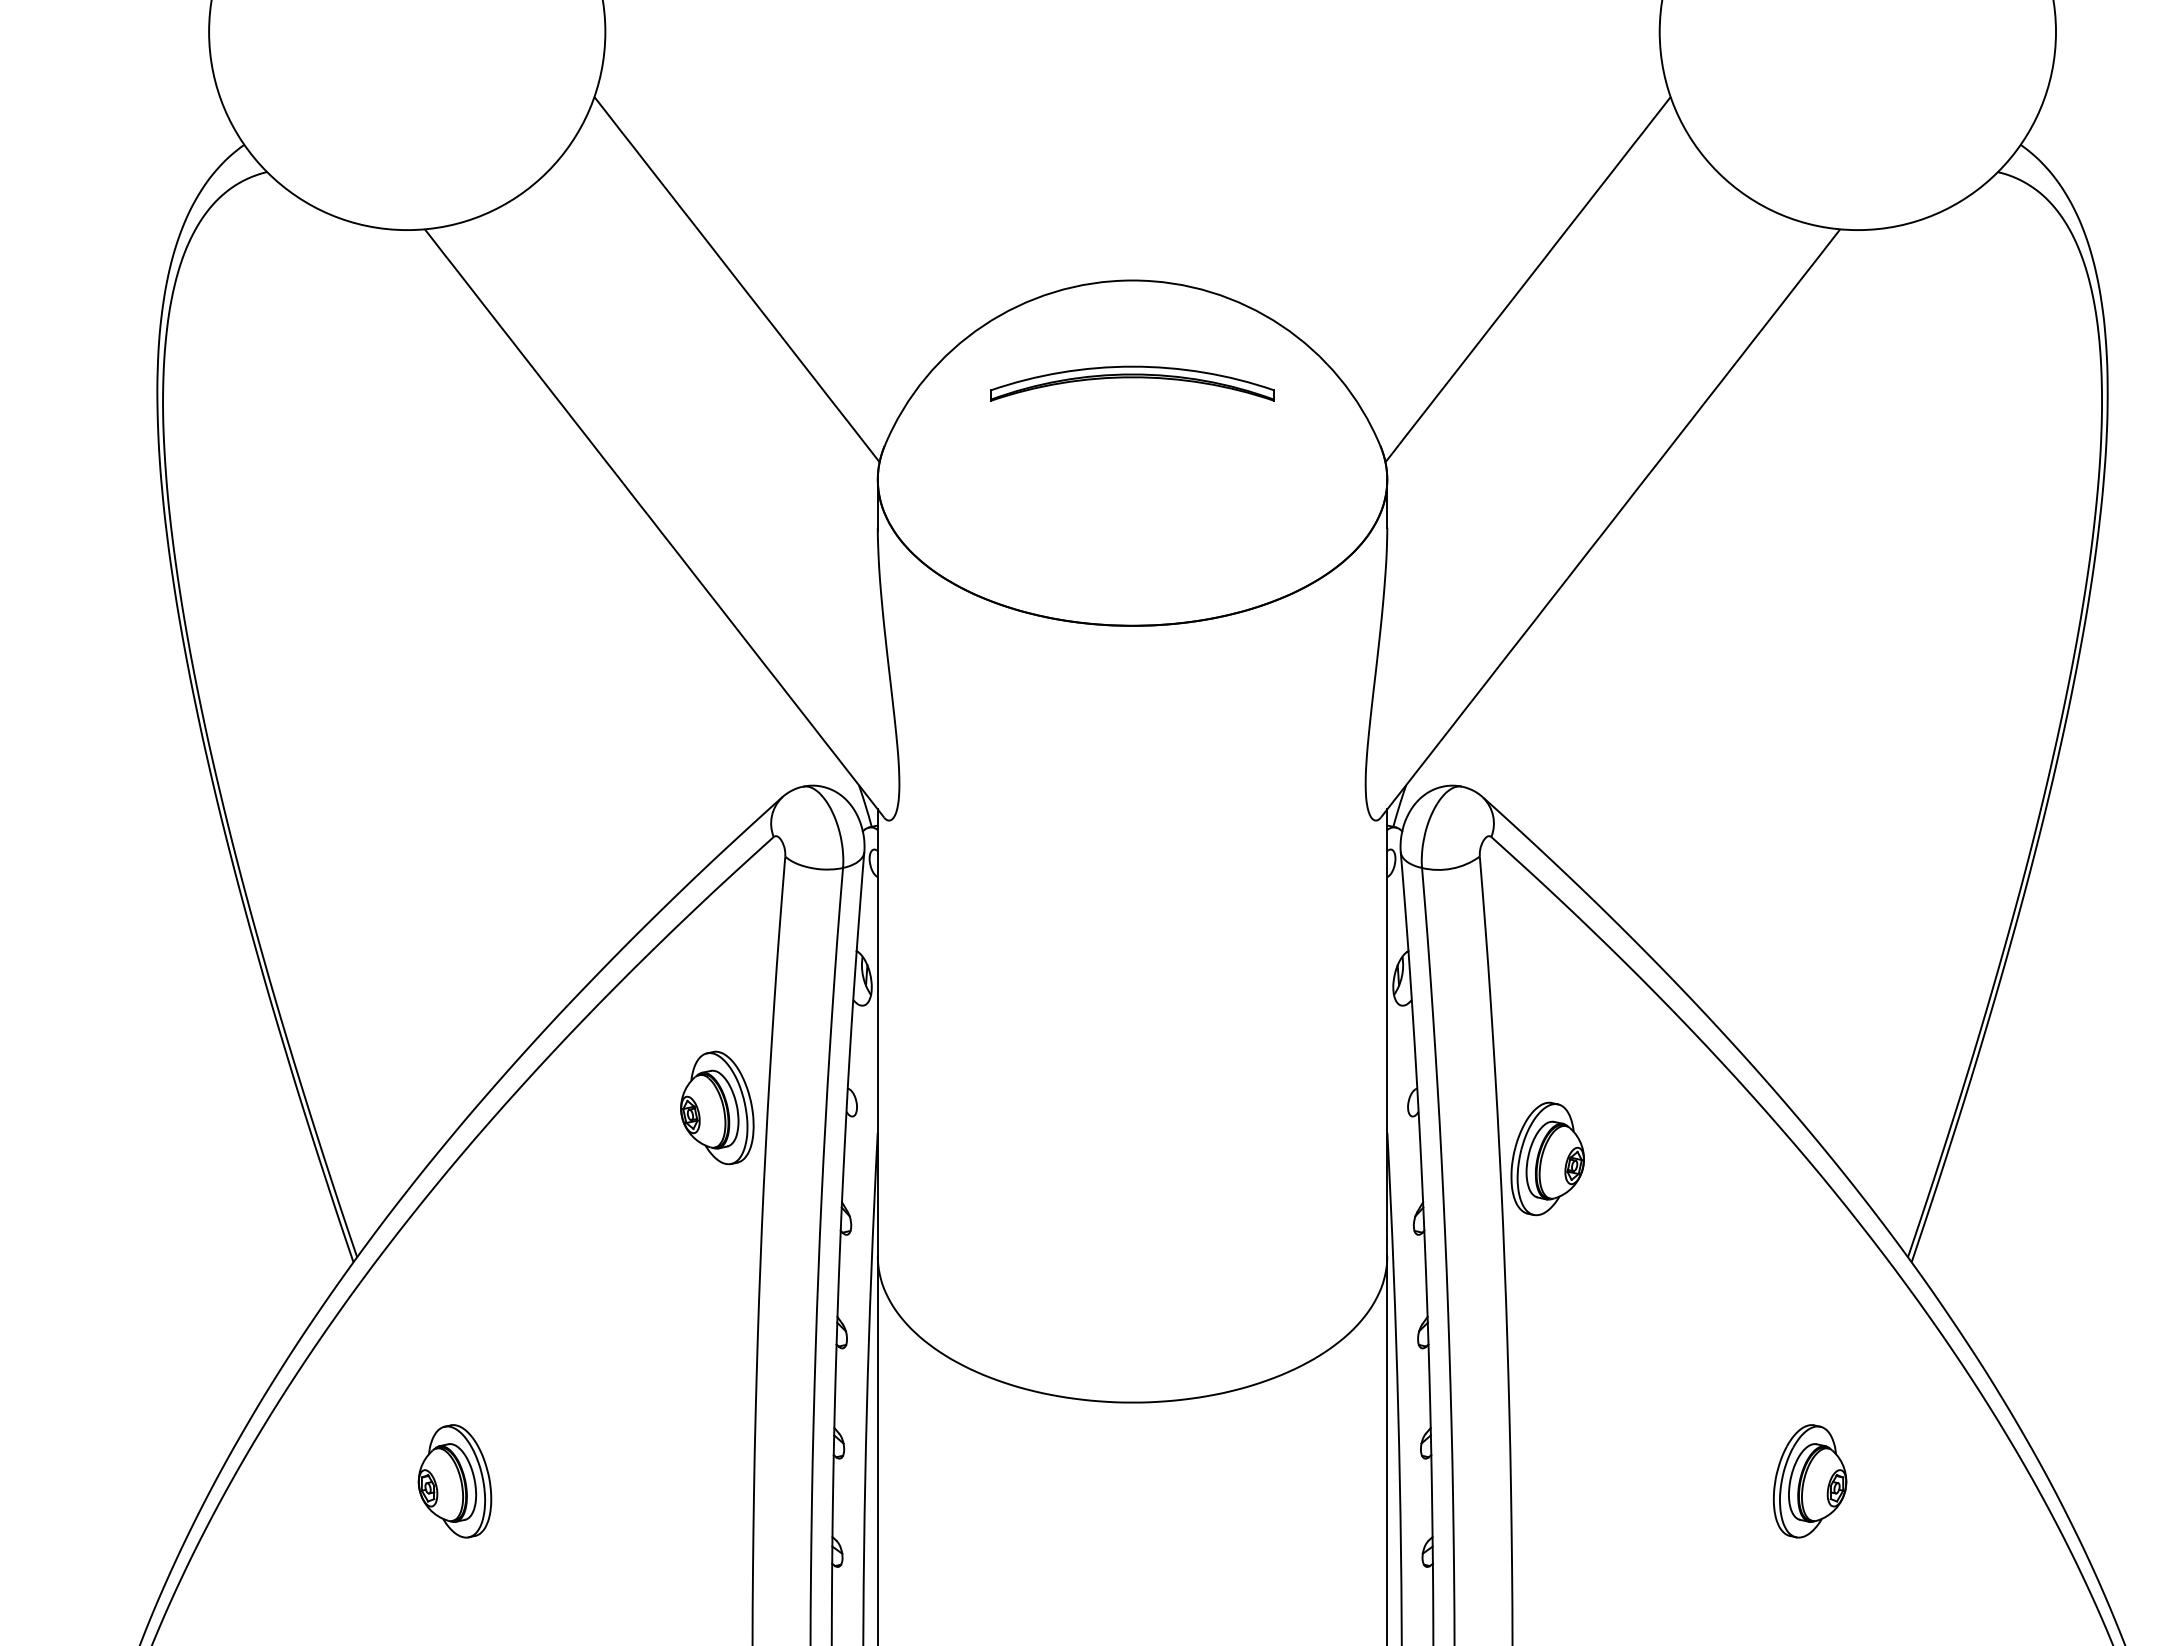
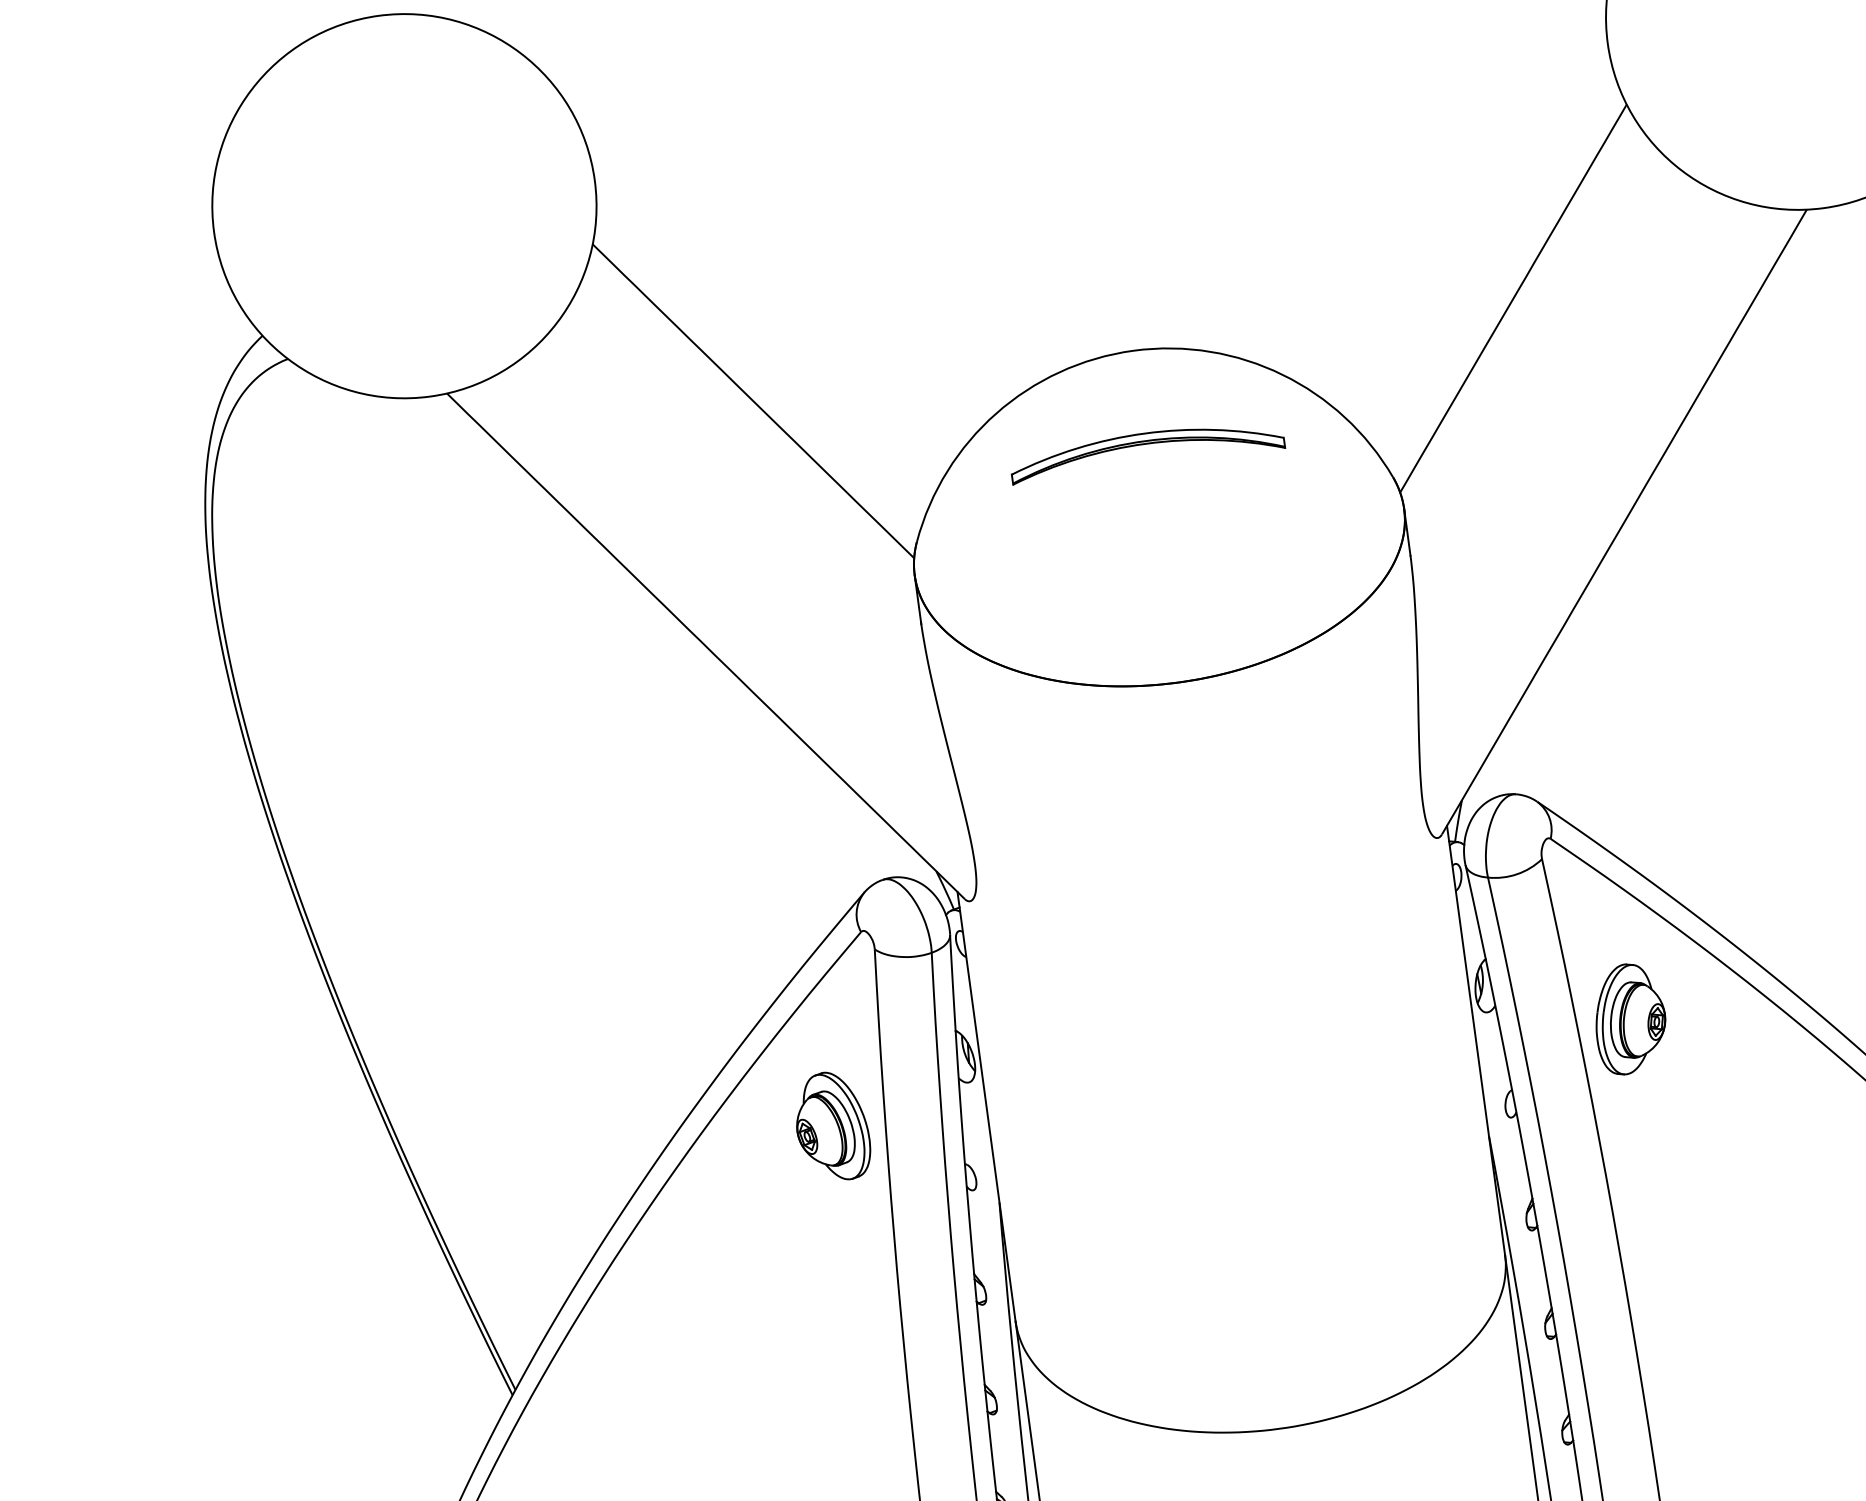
part: (717, 1107) -> (832, 1126), moved
part: (1547, 1158) -> (1629, 1018), moved

